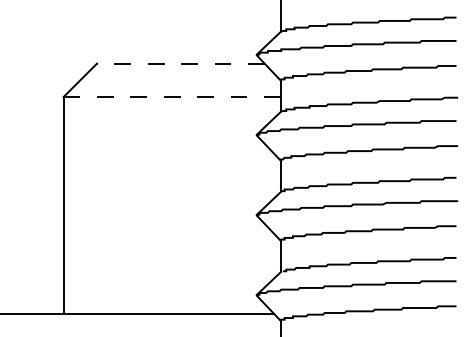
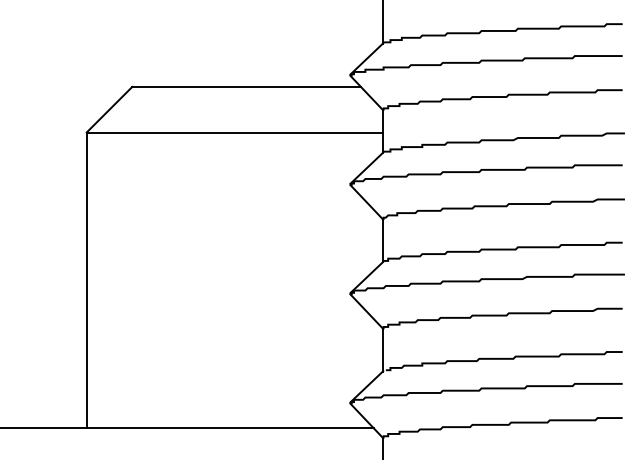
line: (180, 63) -> (246, 86), dashed -> solid
line: (171, 97) -> (234, 132), dashed -> solid

